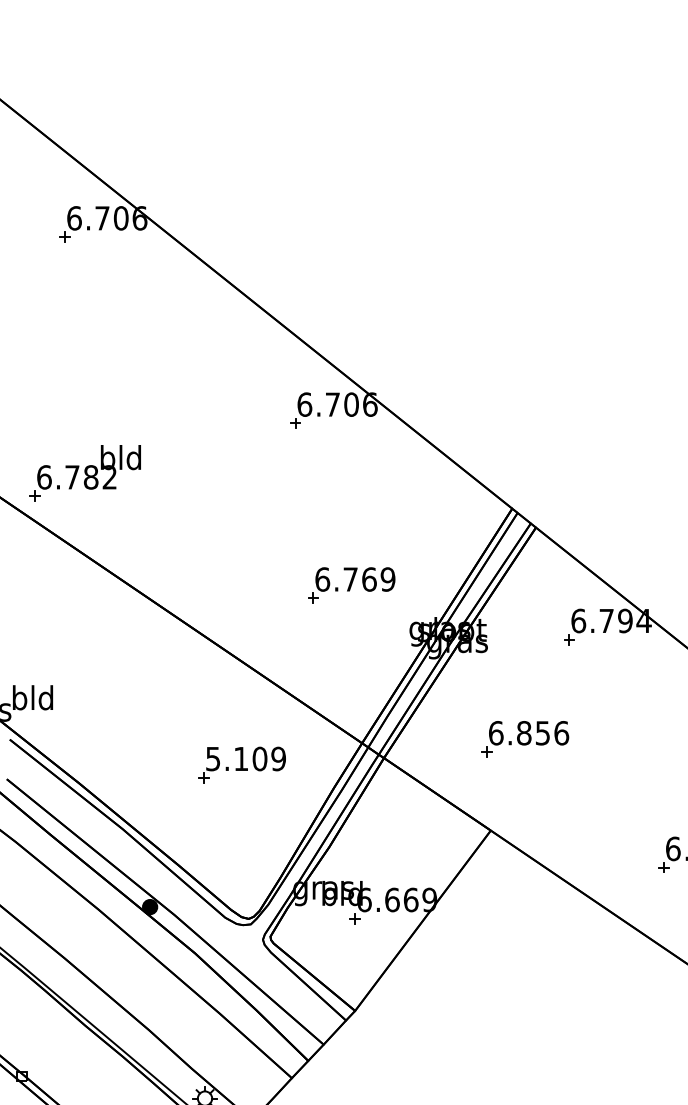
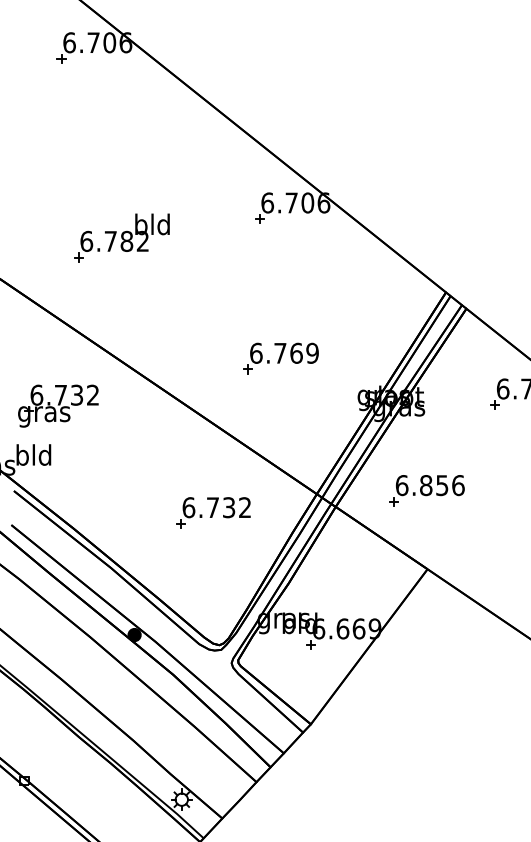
part: (84, 473) -> (121, 238), moved
part: (351, 585) -> (281, 358), moved
part: (61, 640) -> (58, 405), added
part: (525, 739) -> (427, 490), moved
text: (245, 758) -> (216, 507), 5.109 -> 6.732

